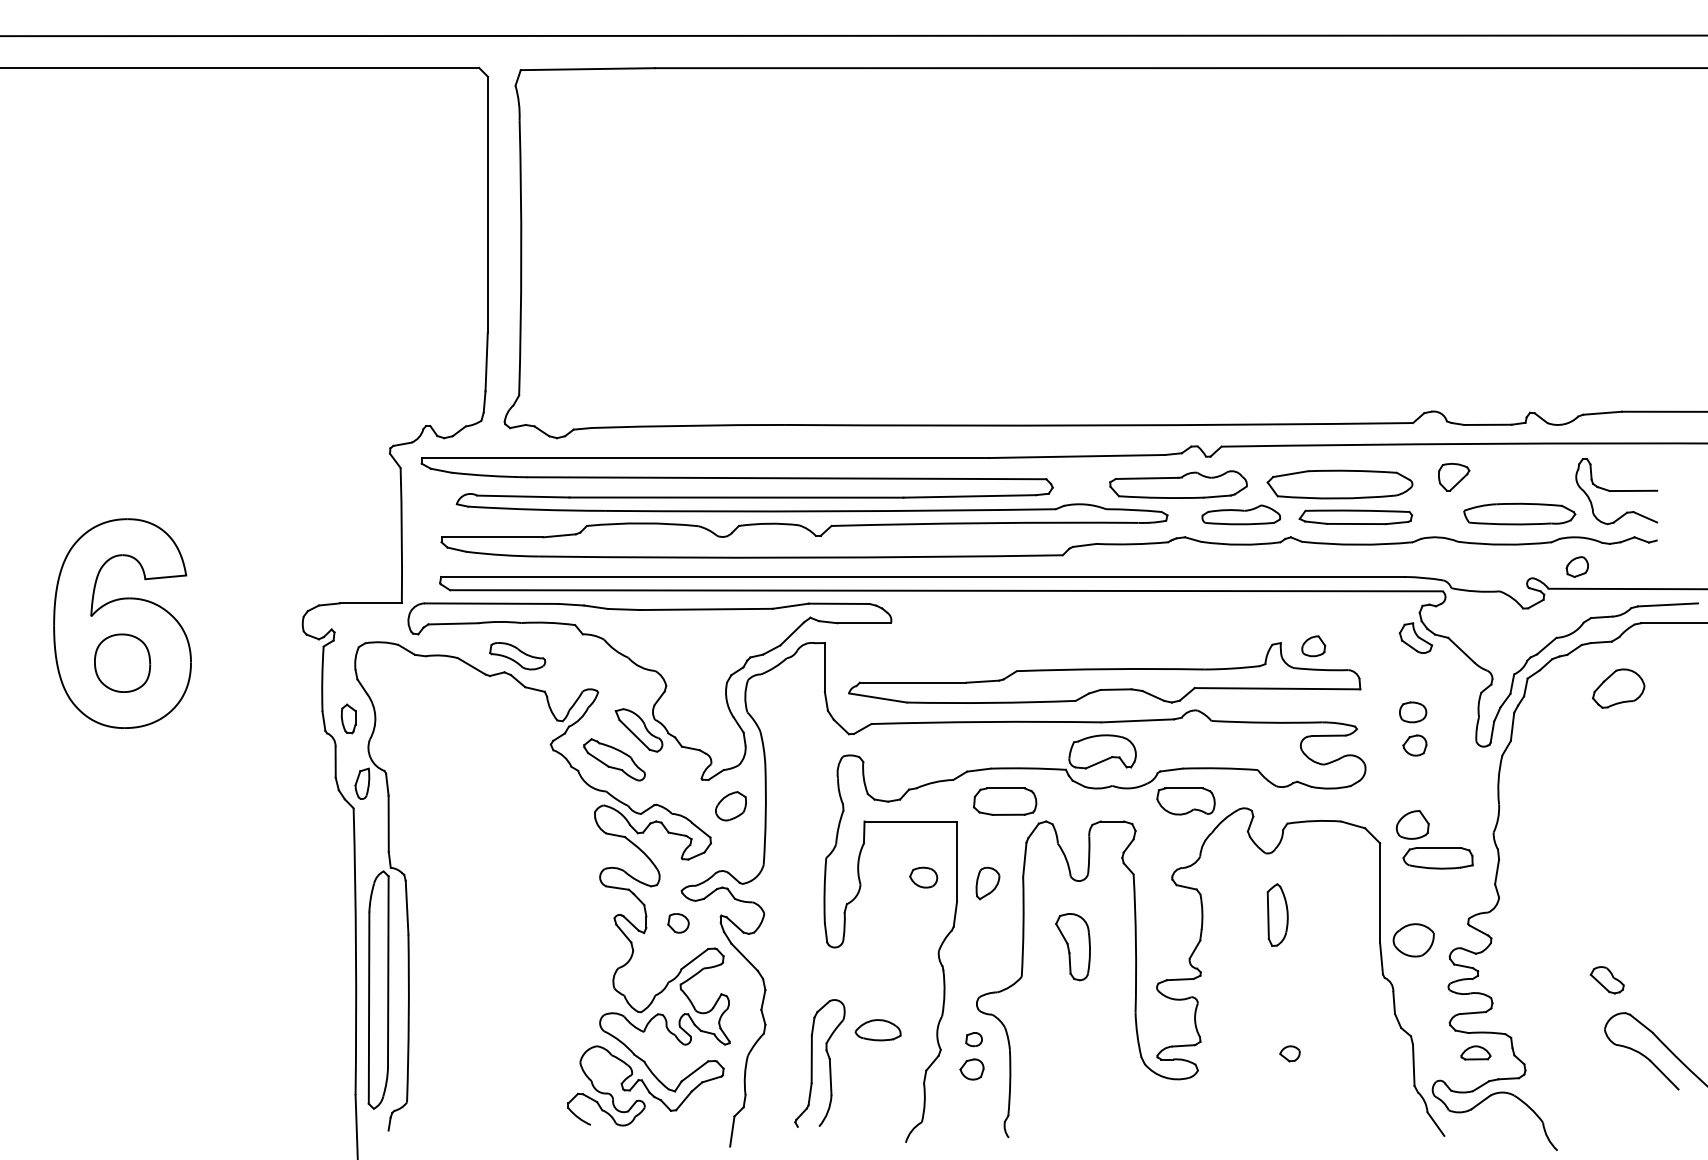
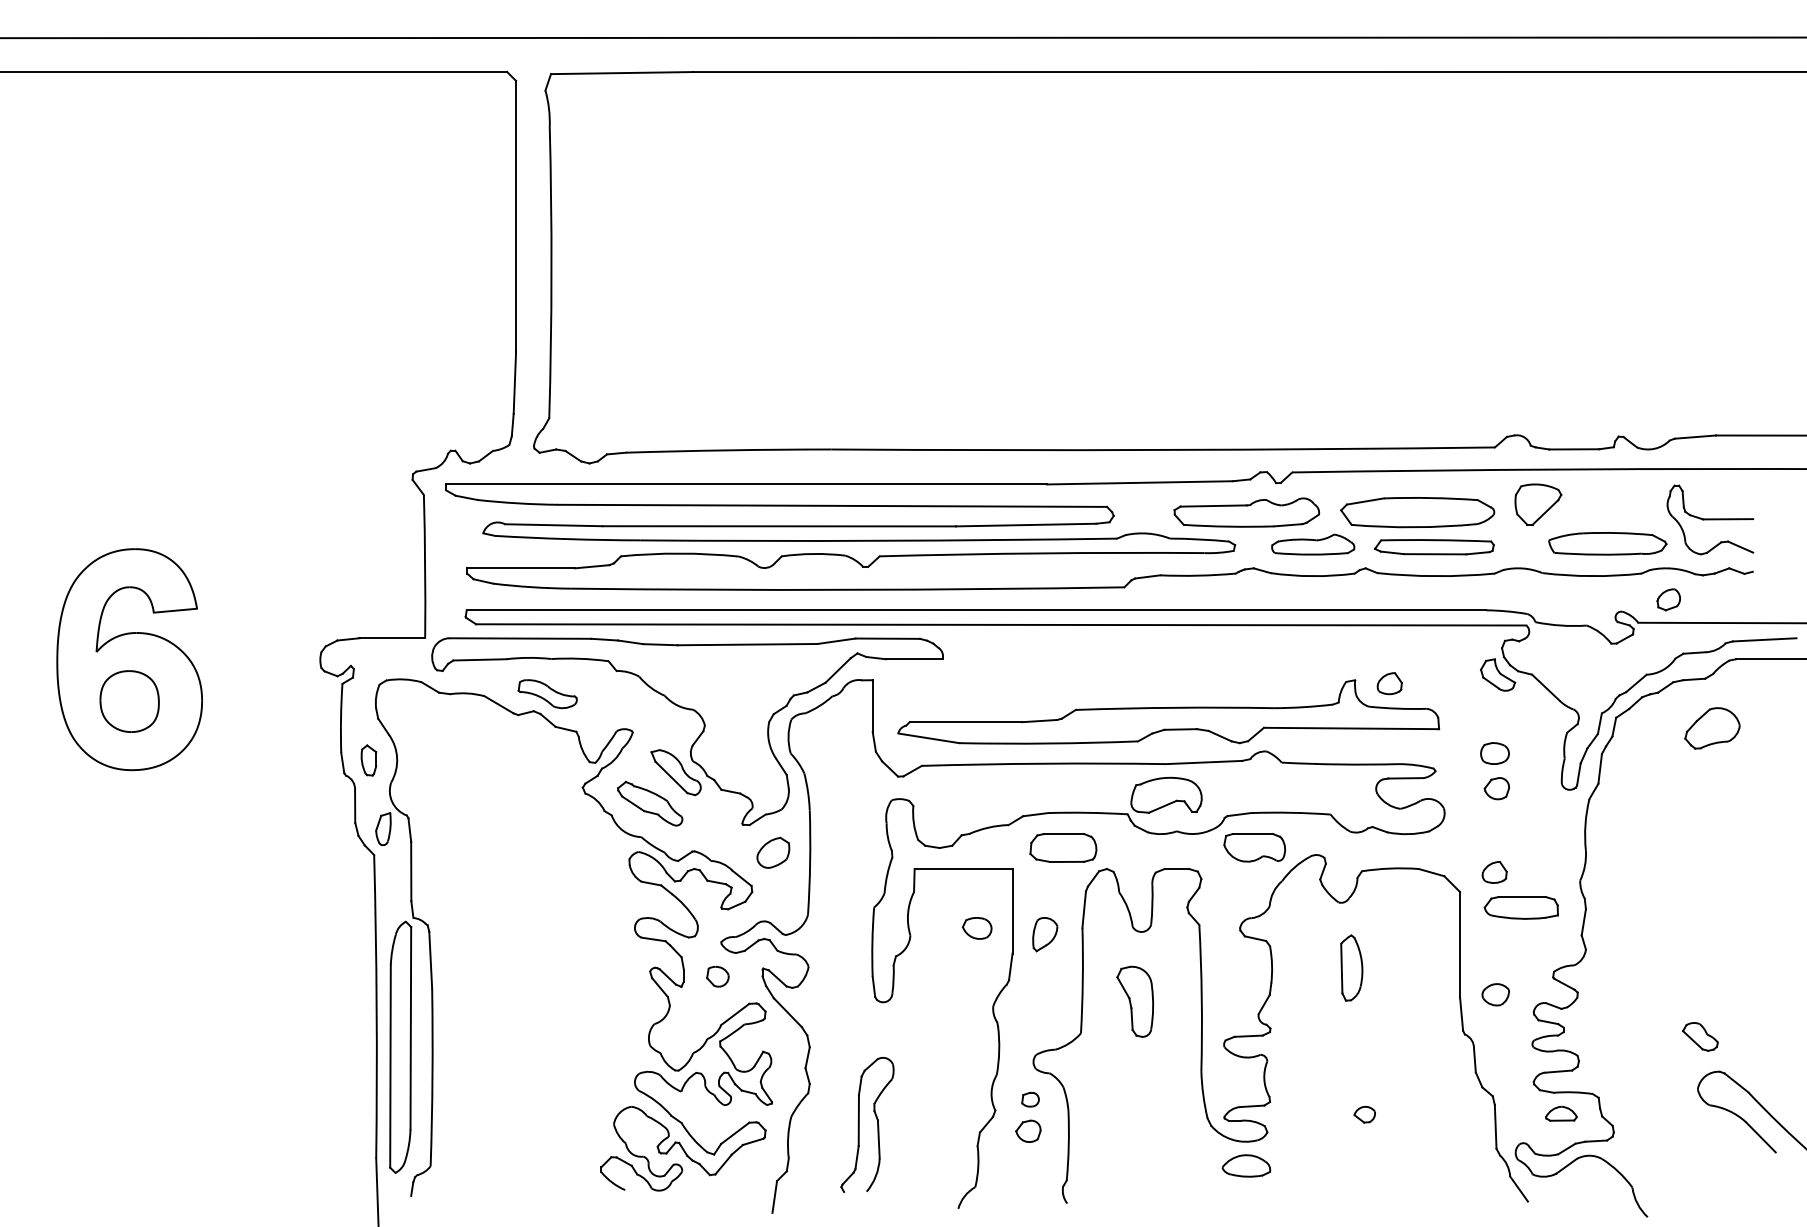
part: (1453, 477) -> (1537, 505), size x1.43
part: (1412, 824) -> (1494, 872), size x0.71
part: (1413, 940) -> (1495, 994), size x0.62
part: (877, 1030) -> (1245, 1166), moved

